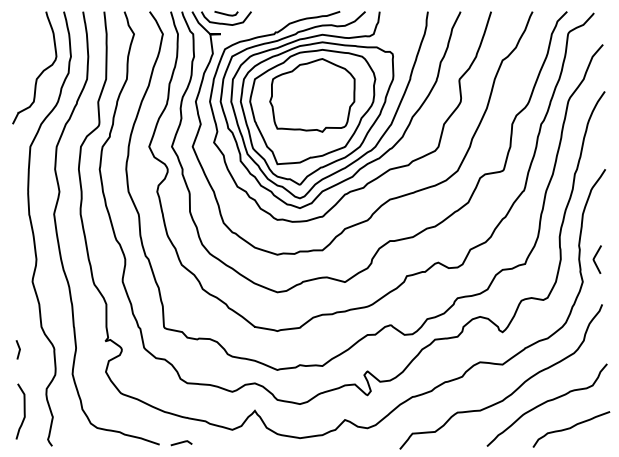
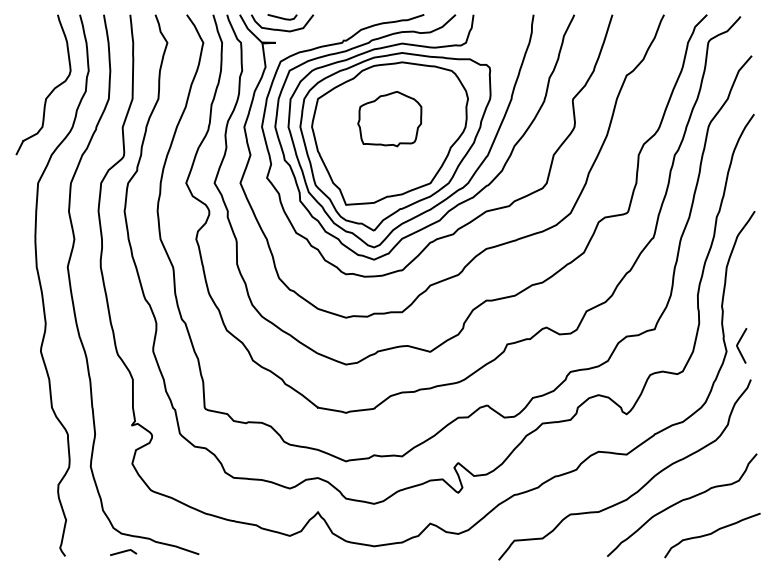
part: (312, 94) -> (389, 118), size x0.6
line: (595, 257) -> (739, 343), moved
line: (19, 350) -> (24, 436), removed
curve: (24, 411) -> (30, 512), removed
line: (181, 443) -> (123, 552), moved

